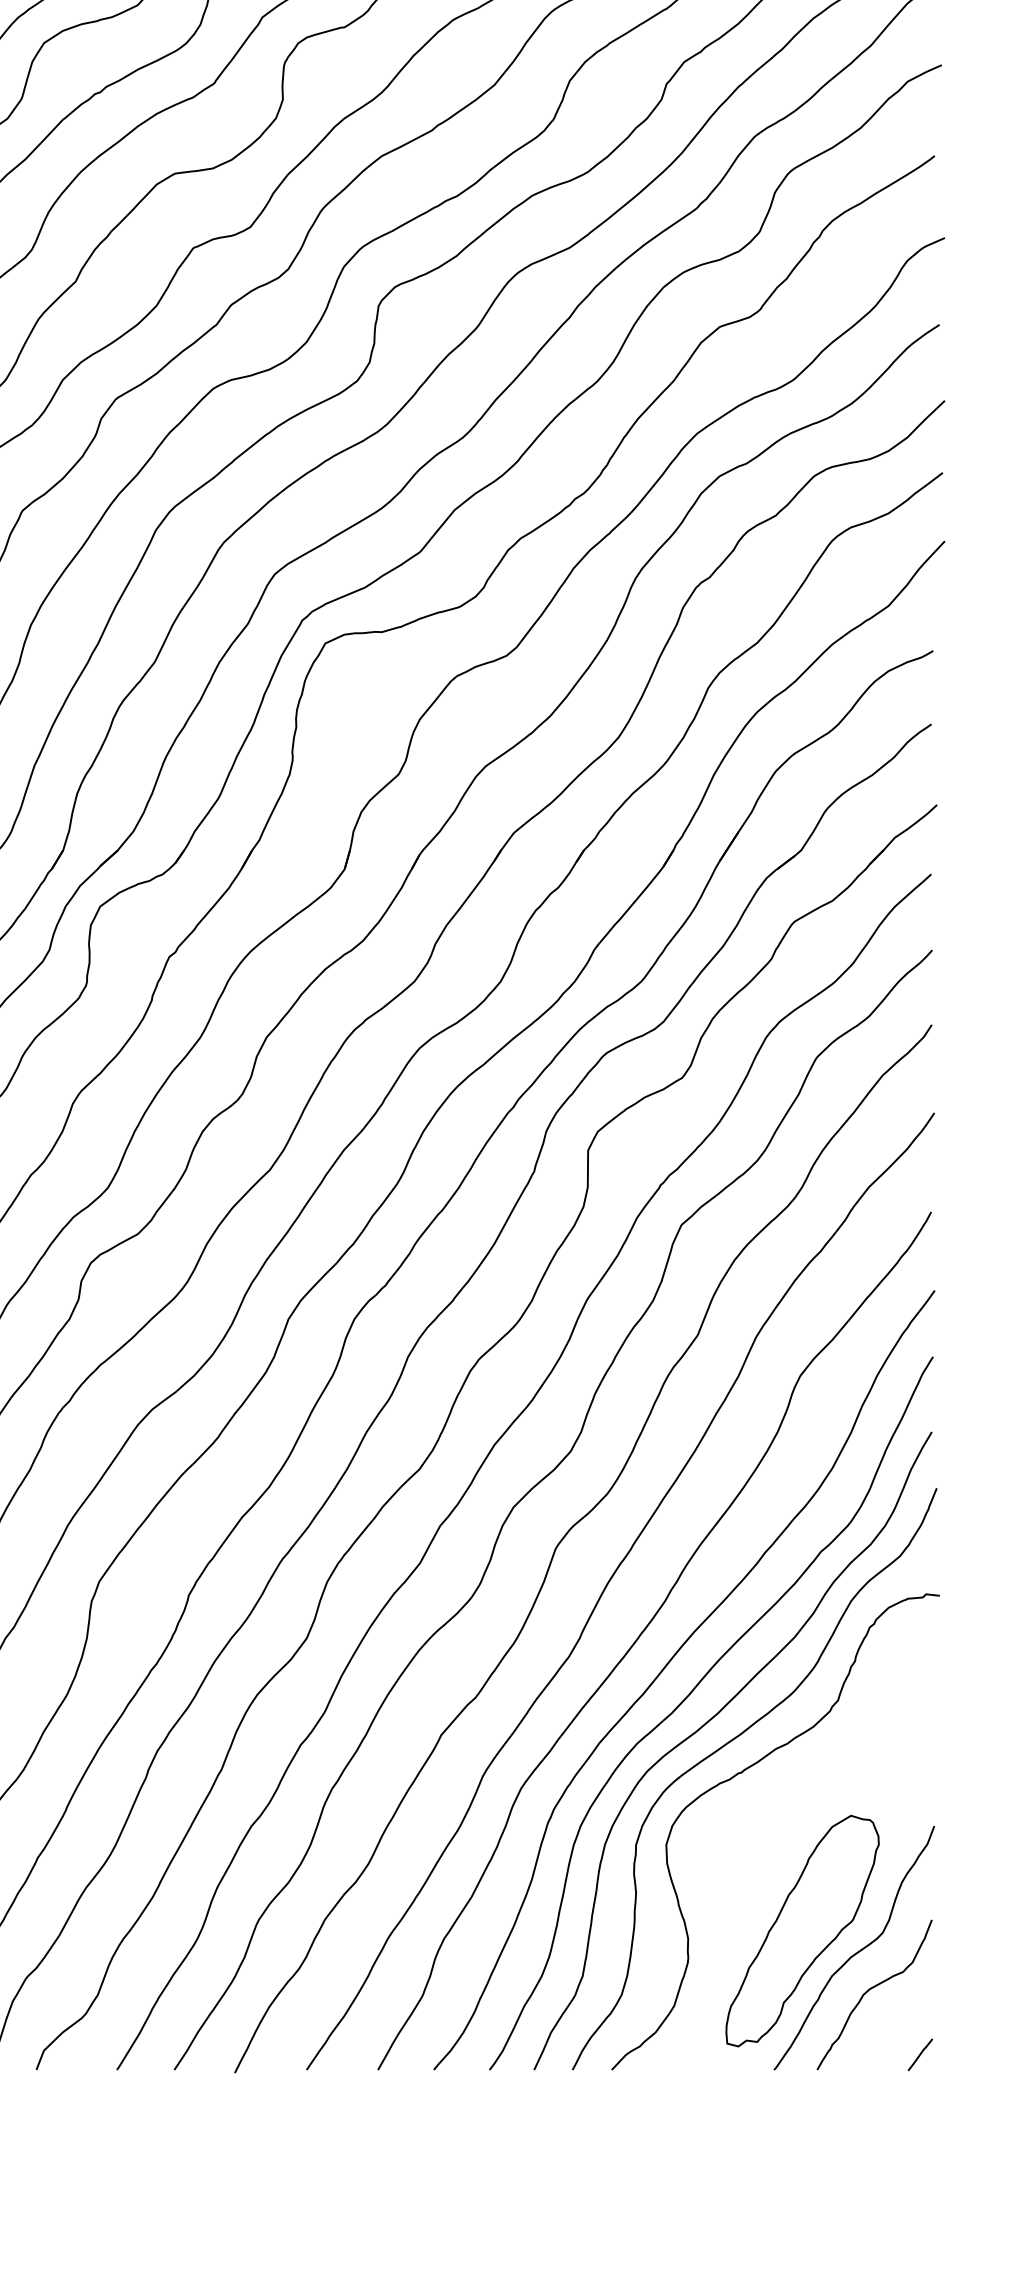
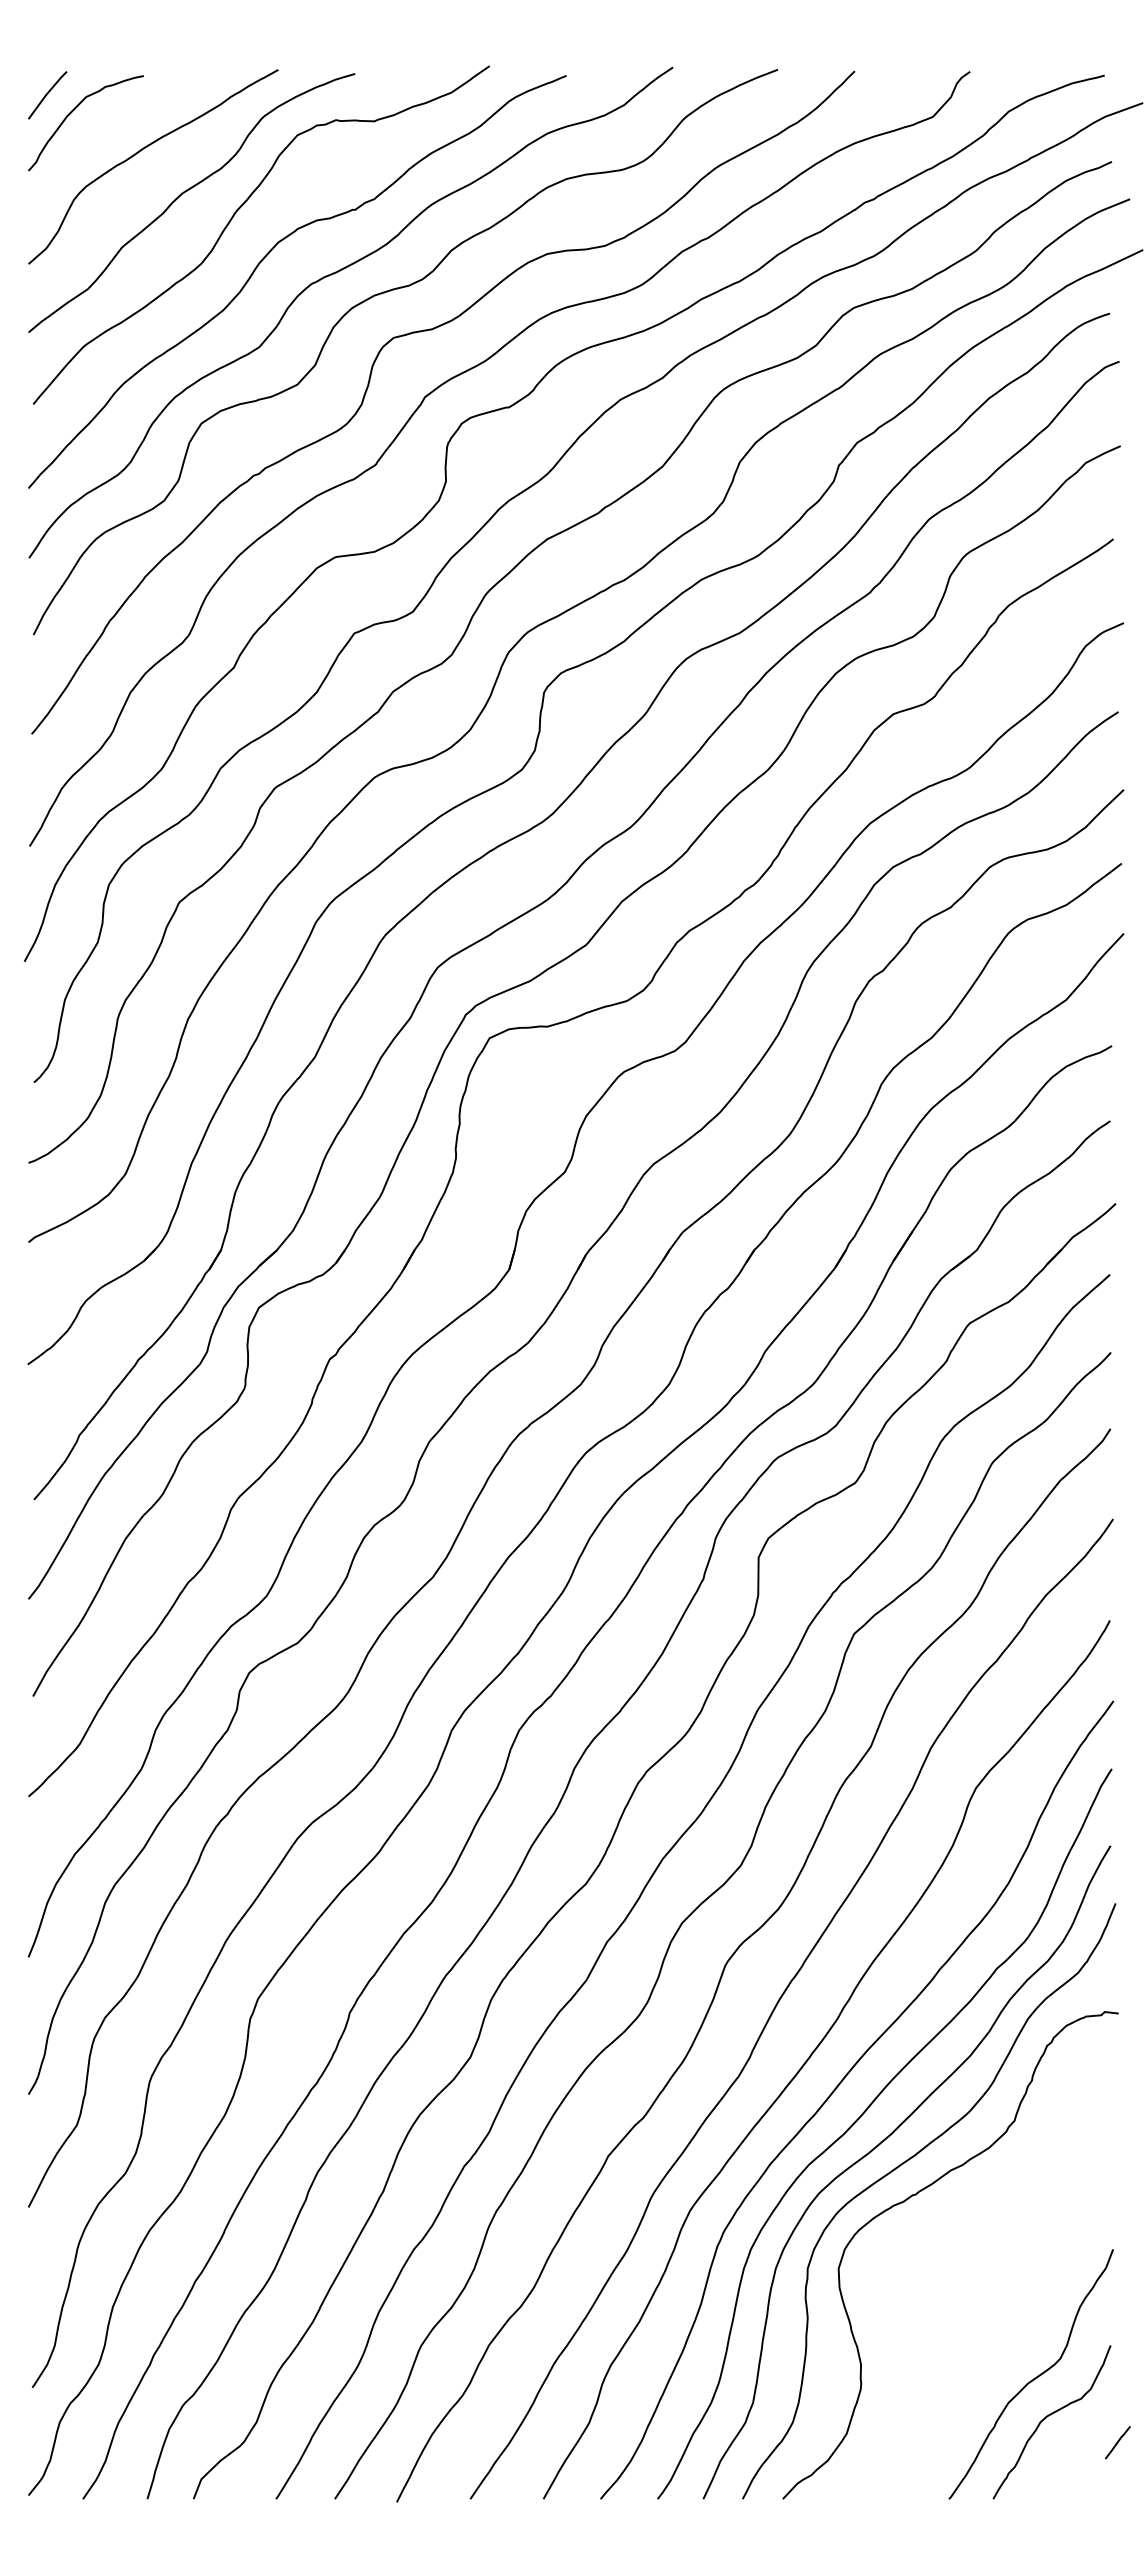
part: (802, 1930) -> (978, 2356), removed
line: (920, 2054) -> (1117, 2442), moved

